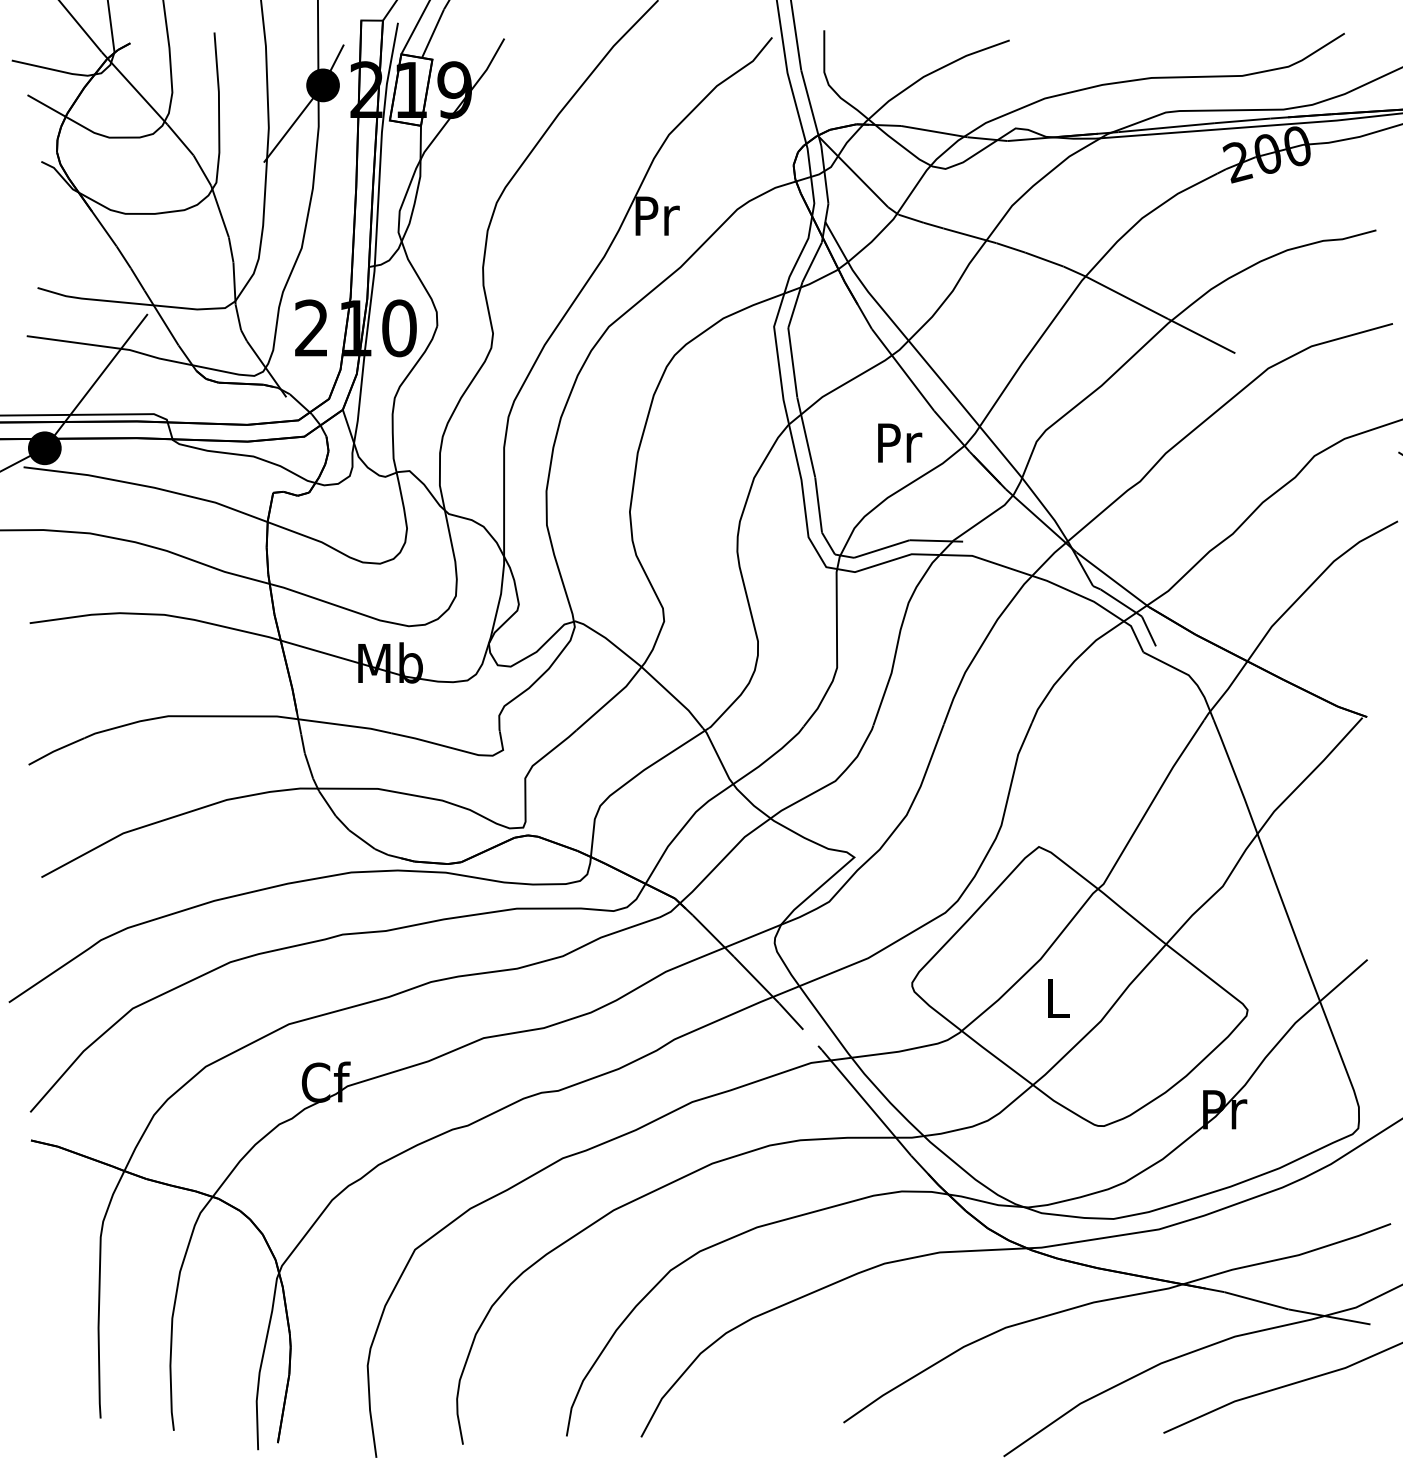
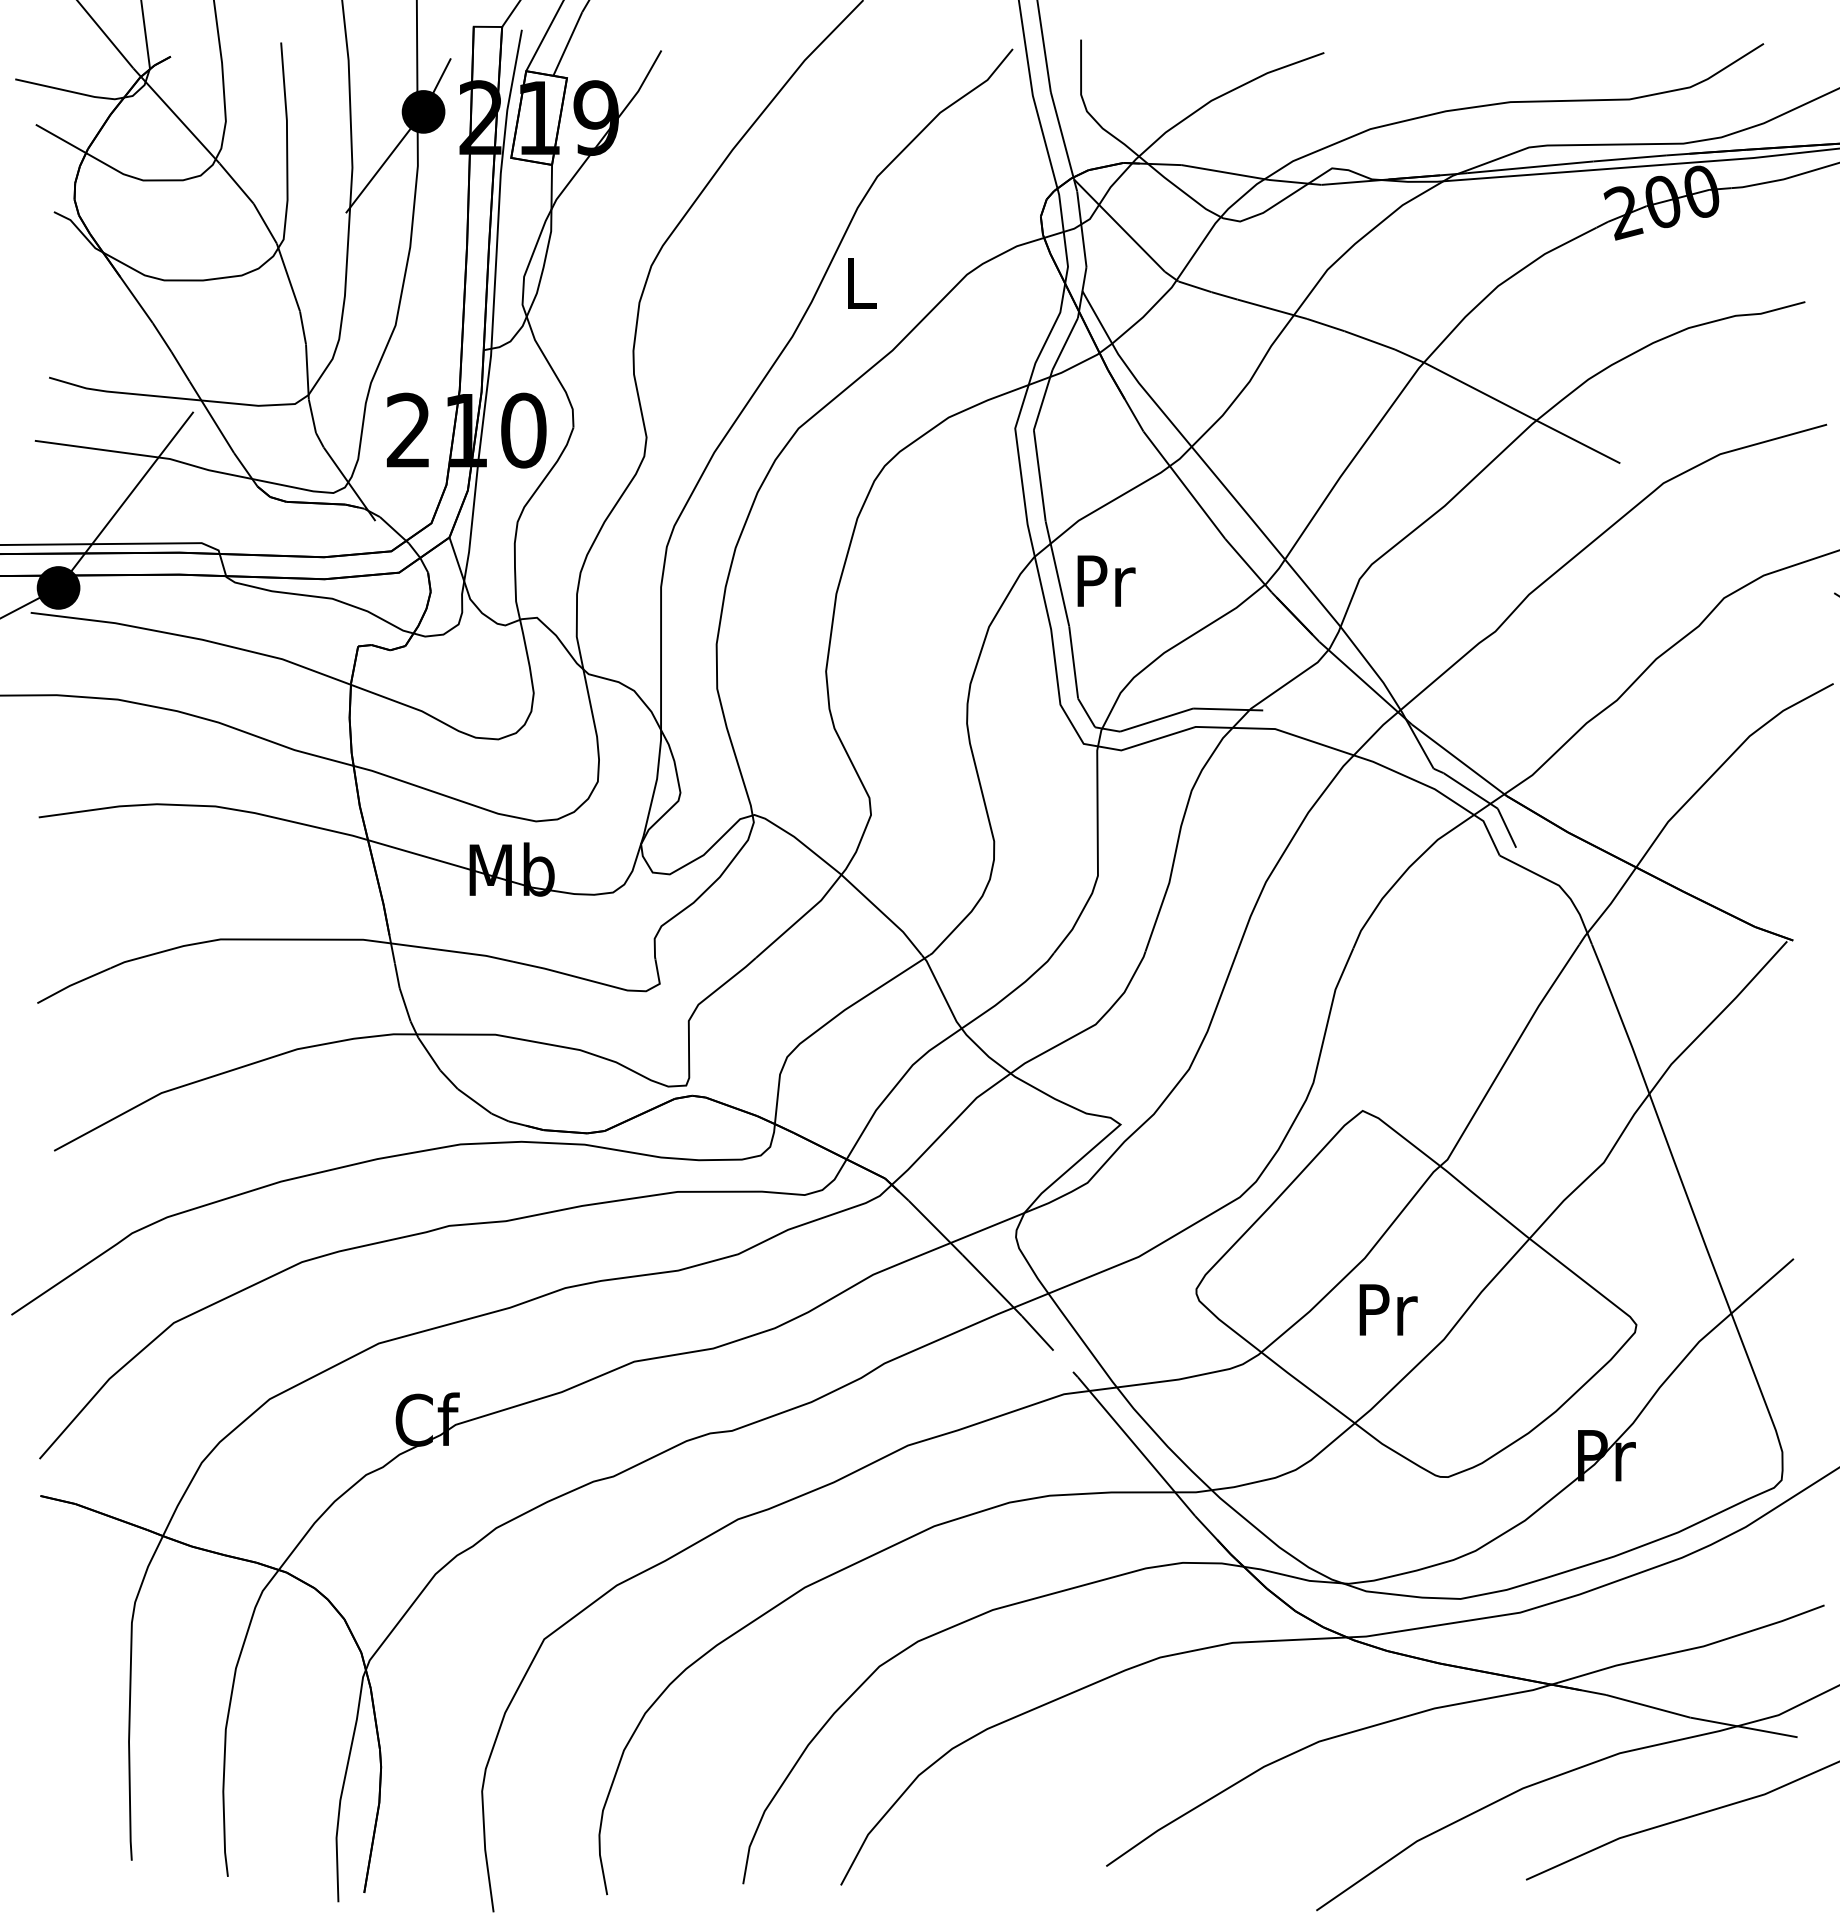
text: (657, 215) -> (862, 282), Pr -> L
text: (900, 442) -> (1106, 580), moved
text: (1058, 998) -> (1388, 1309), L -> Pr

